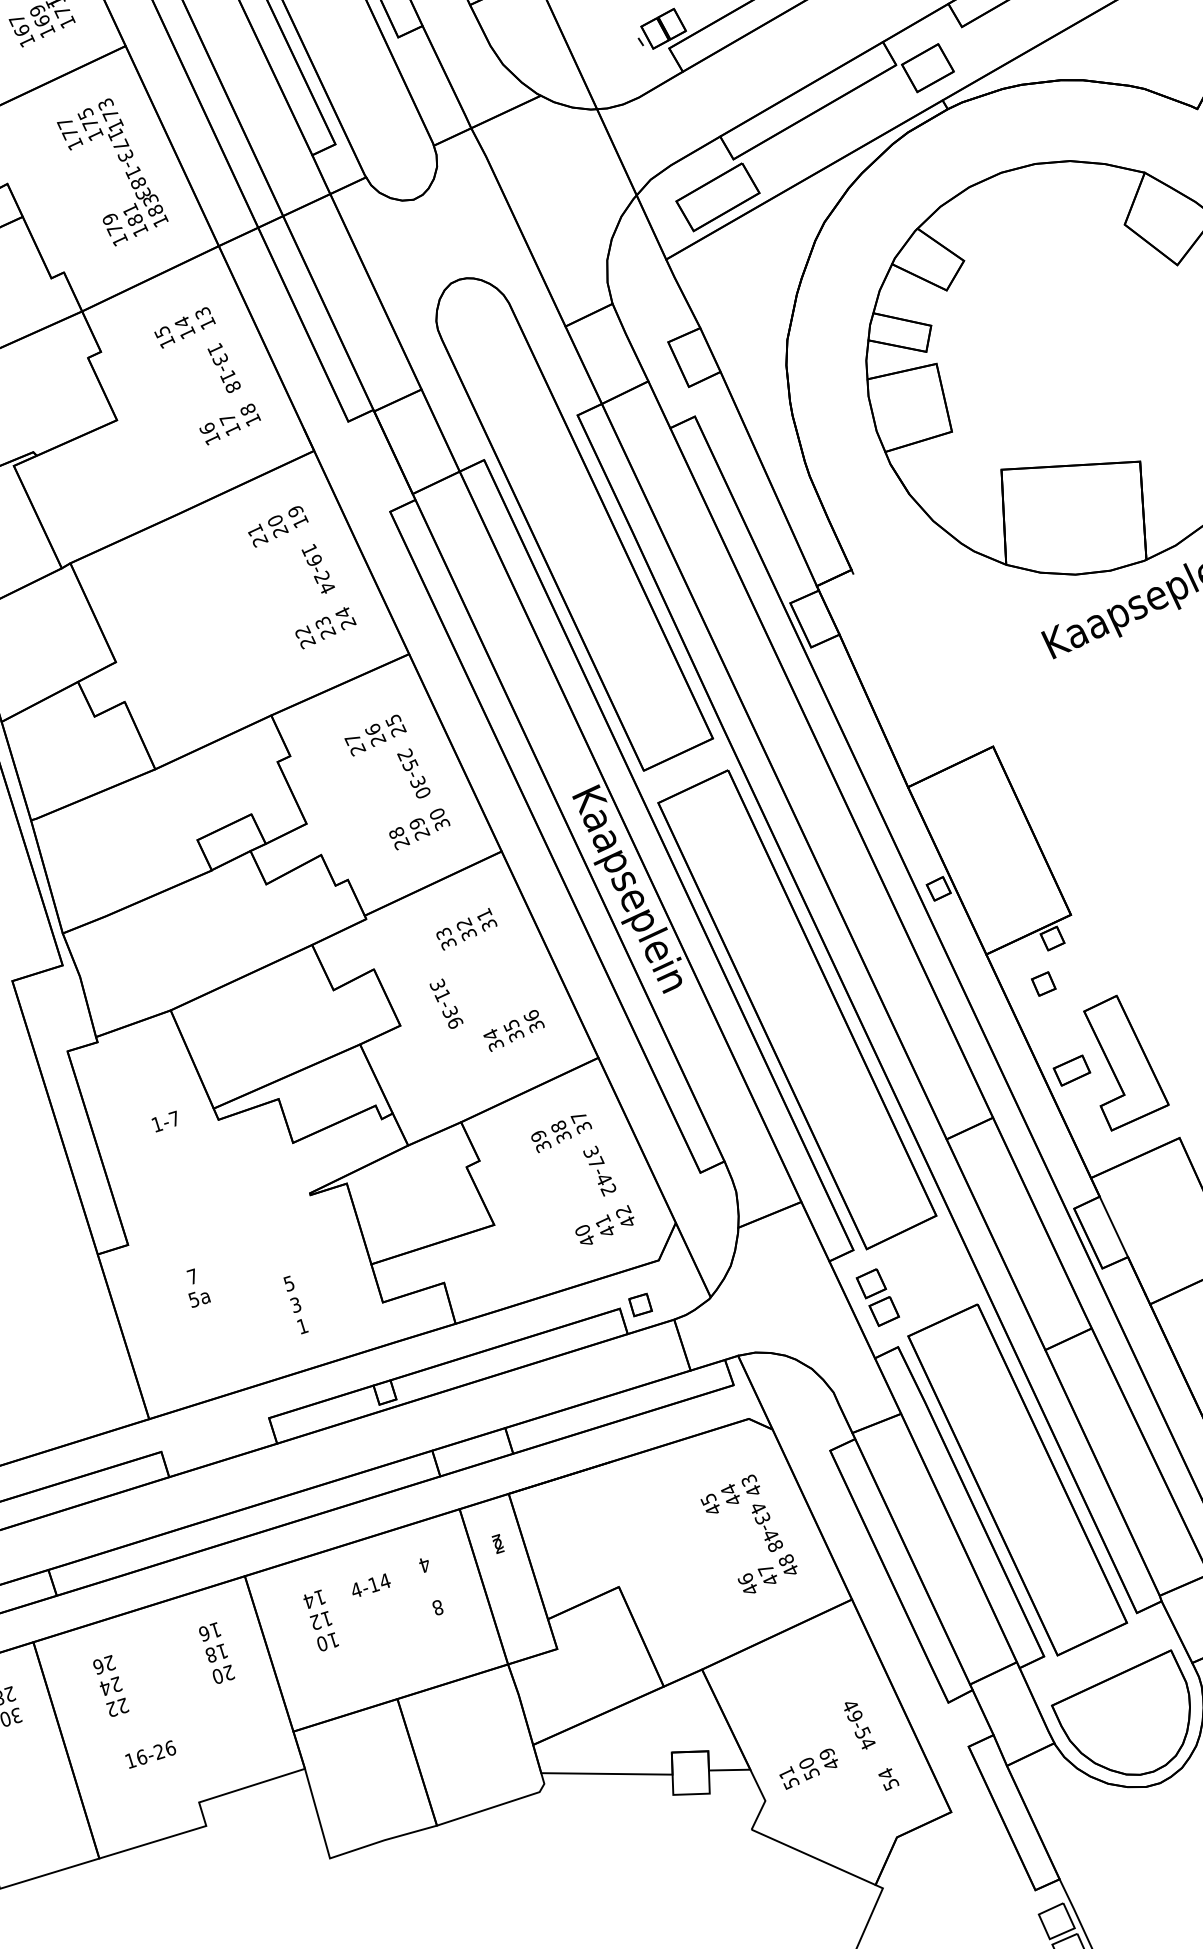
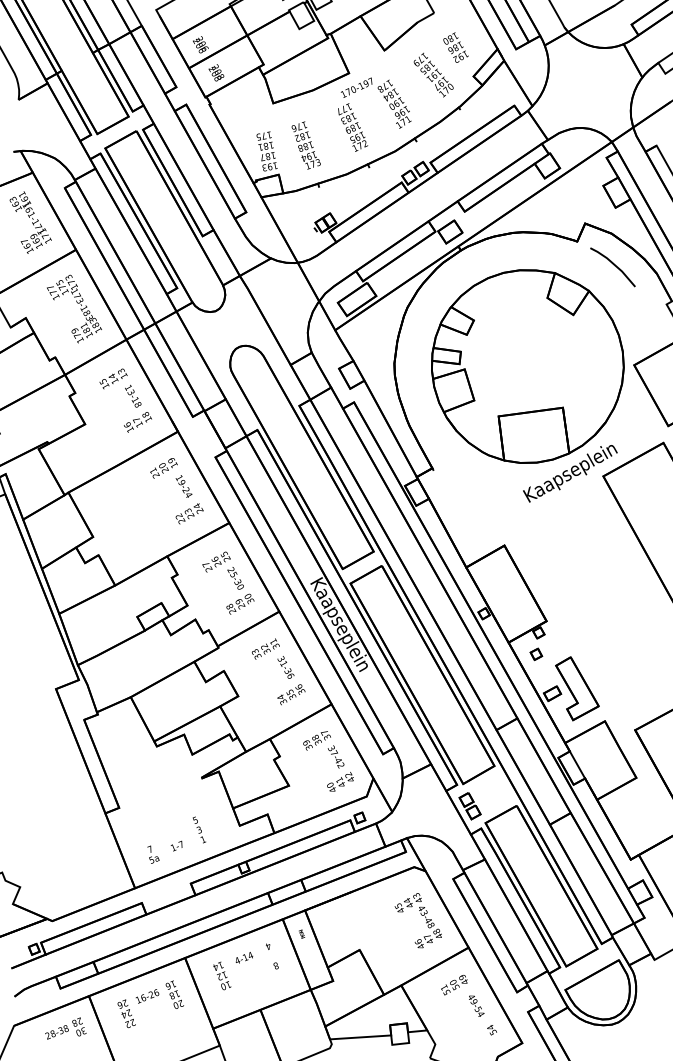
text: (445, 1003) -> (285, 667), moved
text: (163, 1120) -> (176, 845), moved
text: (198, 1288) -> (153, 854), moved
text: (150, 1754) -> (147, 996), moved
text: (808, 1769) -> (454, 985), moved

